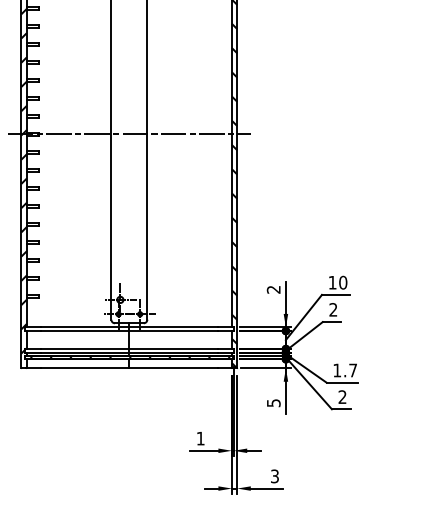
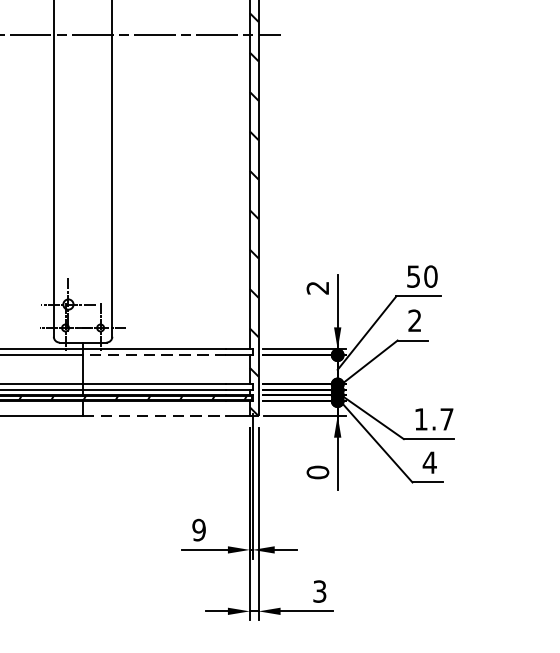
text: (332, 282) -> (413, 276), 10 -> 50
line: (172, 331) -> (153, 355), solid -> dashed
line: (173, 368) -> (154, 416), solid -> dashed
text: (342, 396) -> (429, 461), 2 -> 4
text: (273, 403) -> (317, 473), 5 -> 0
text: (200, 438) -> (198, 529), 1 -> 9

